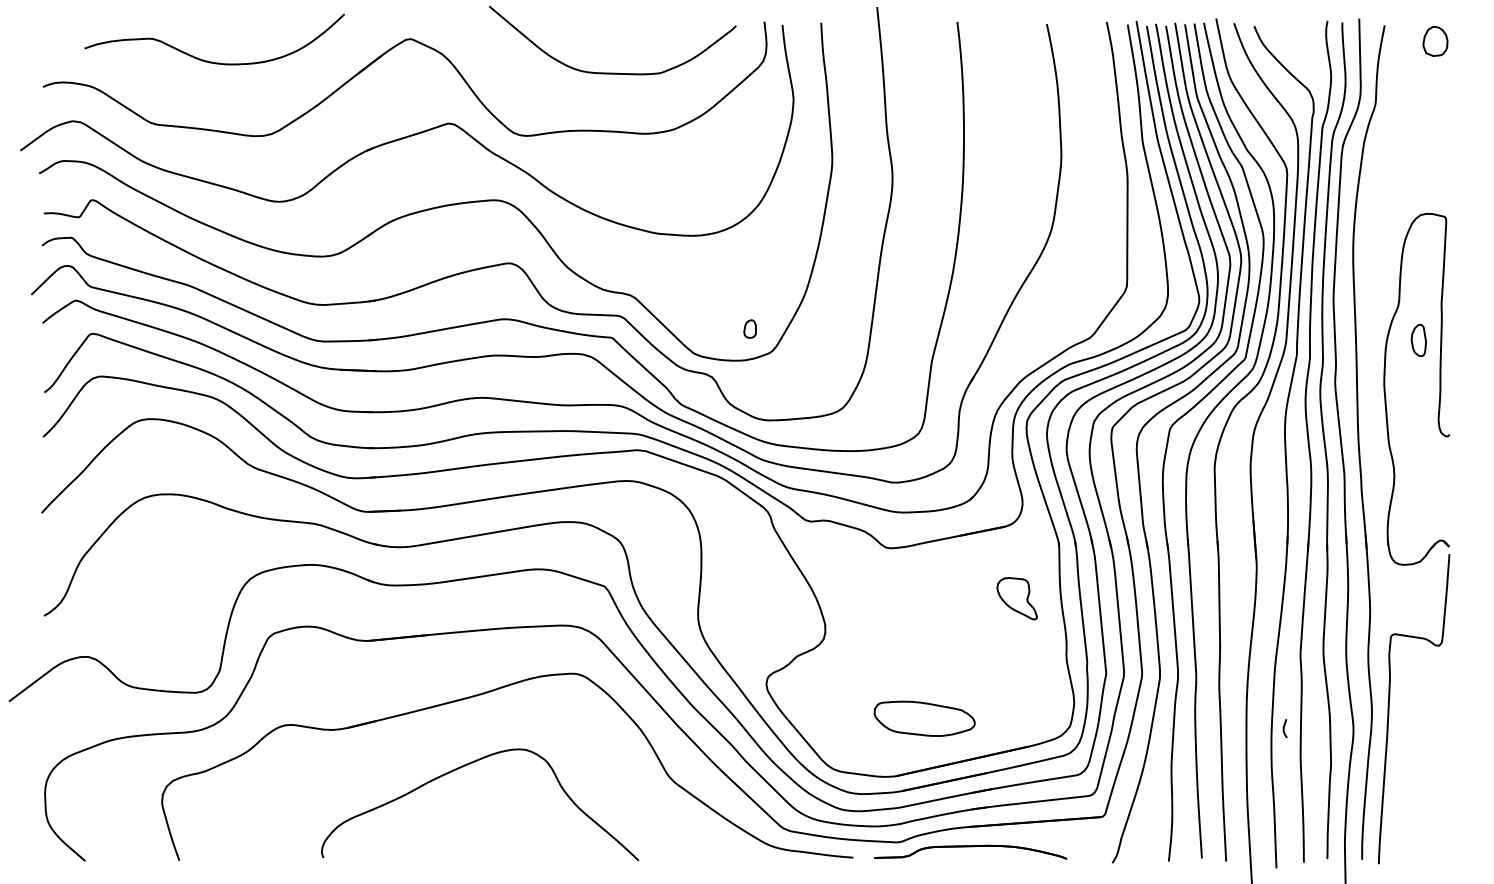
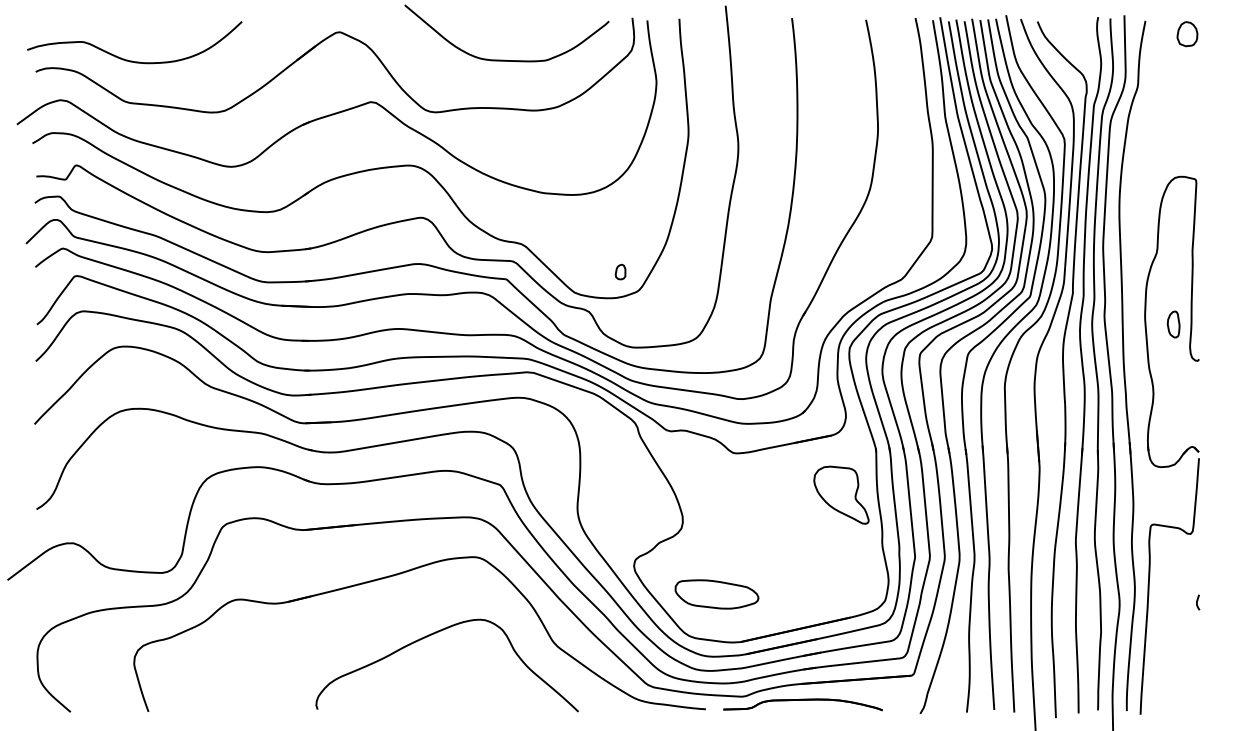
curve: (212, 61) -> (132, 60), moved
part: (1418, 340) -> (1173, 324), moved
part: (1017, 597) -> (841, 494), size x1.67
part: (924, 718) -> (716, 594), moved
line: (1284, 728) -> (1197, 602), moved
curve: (464, 767) -> (434, 634), moved

